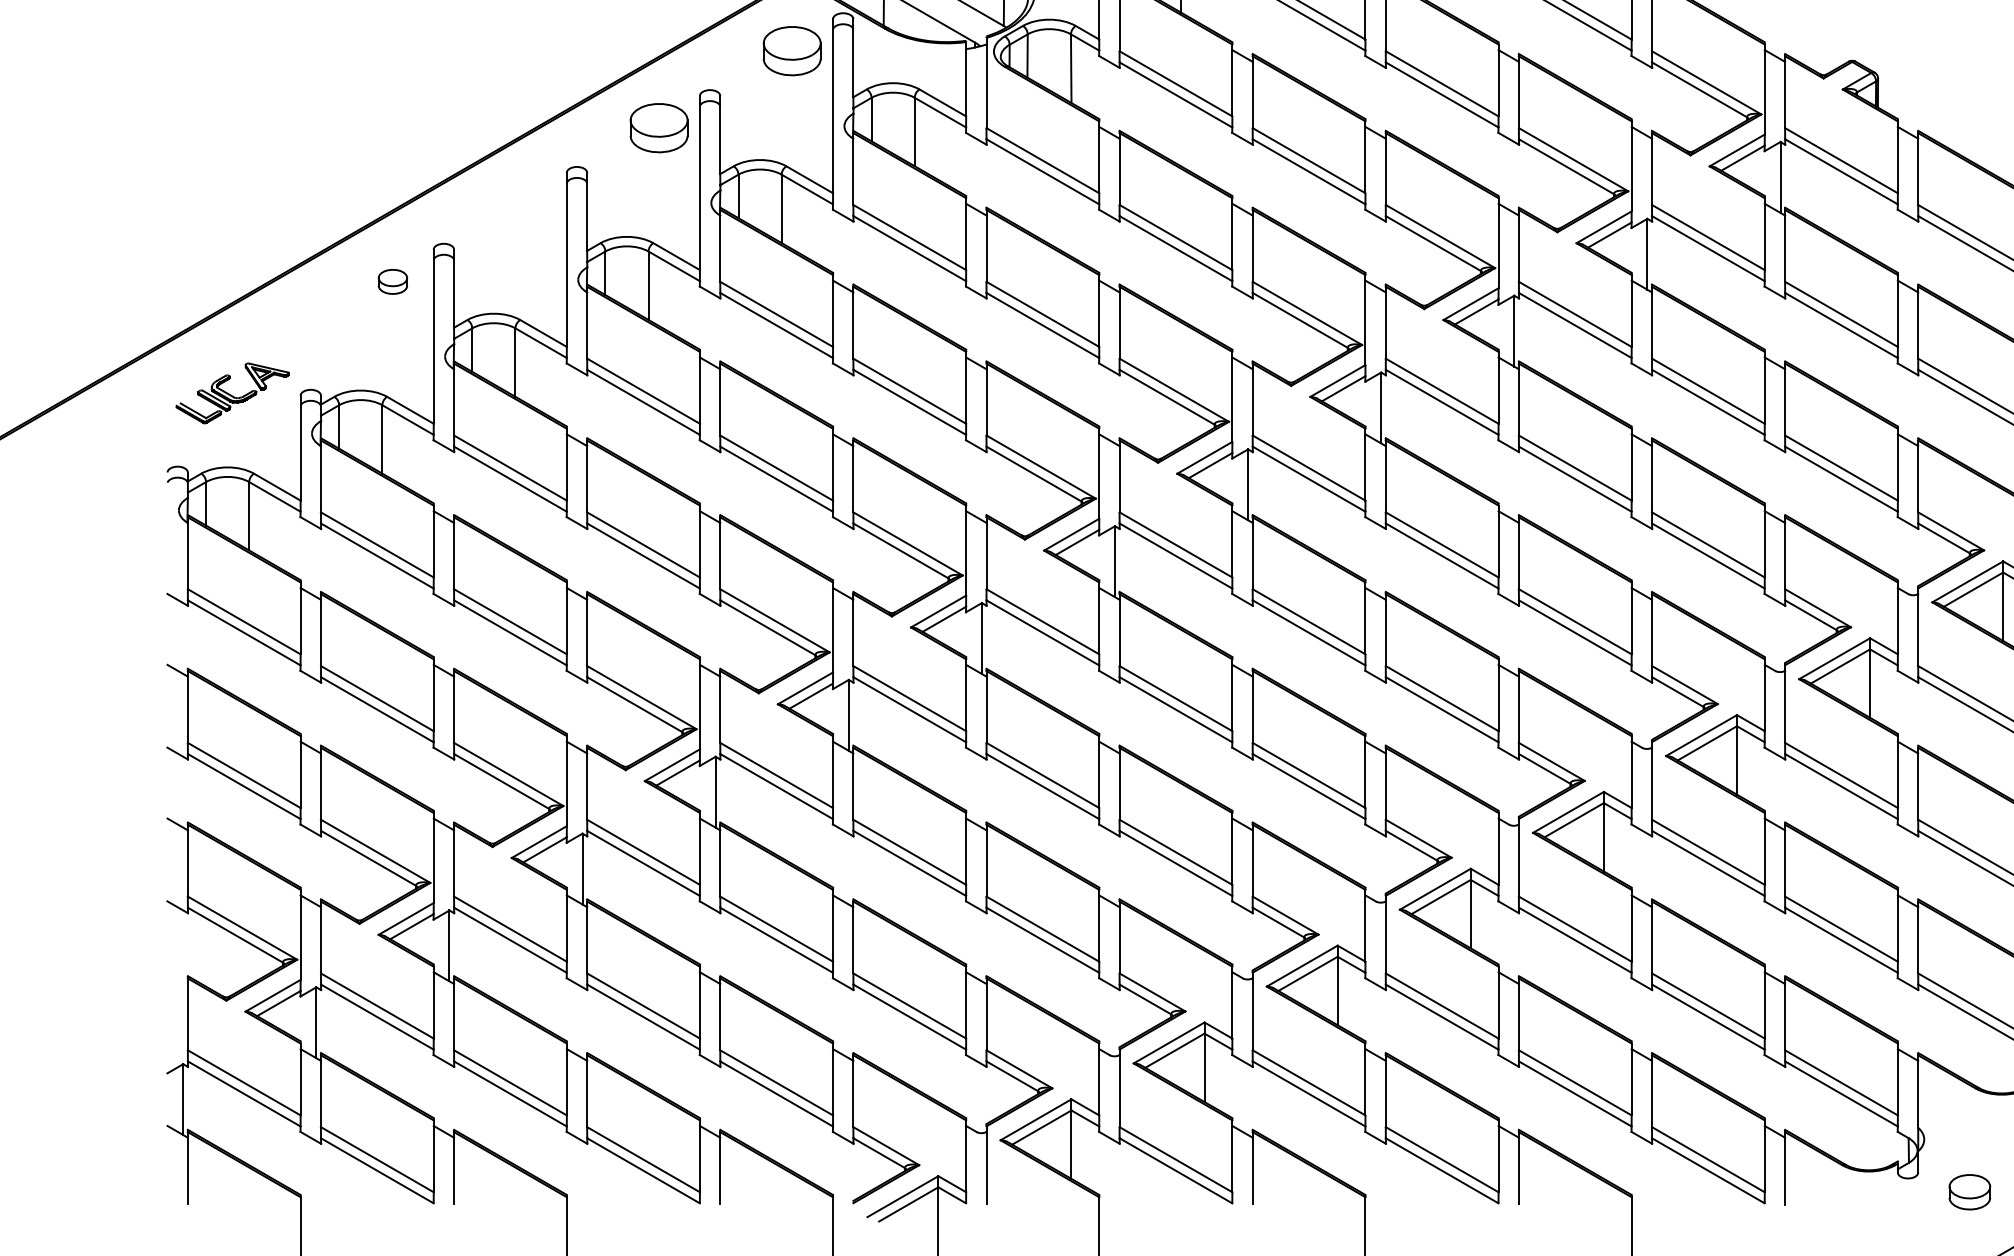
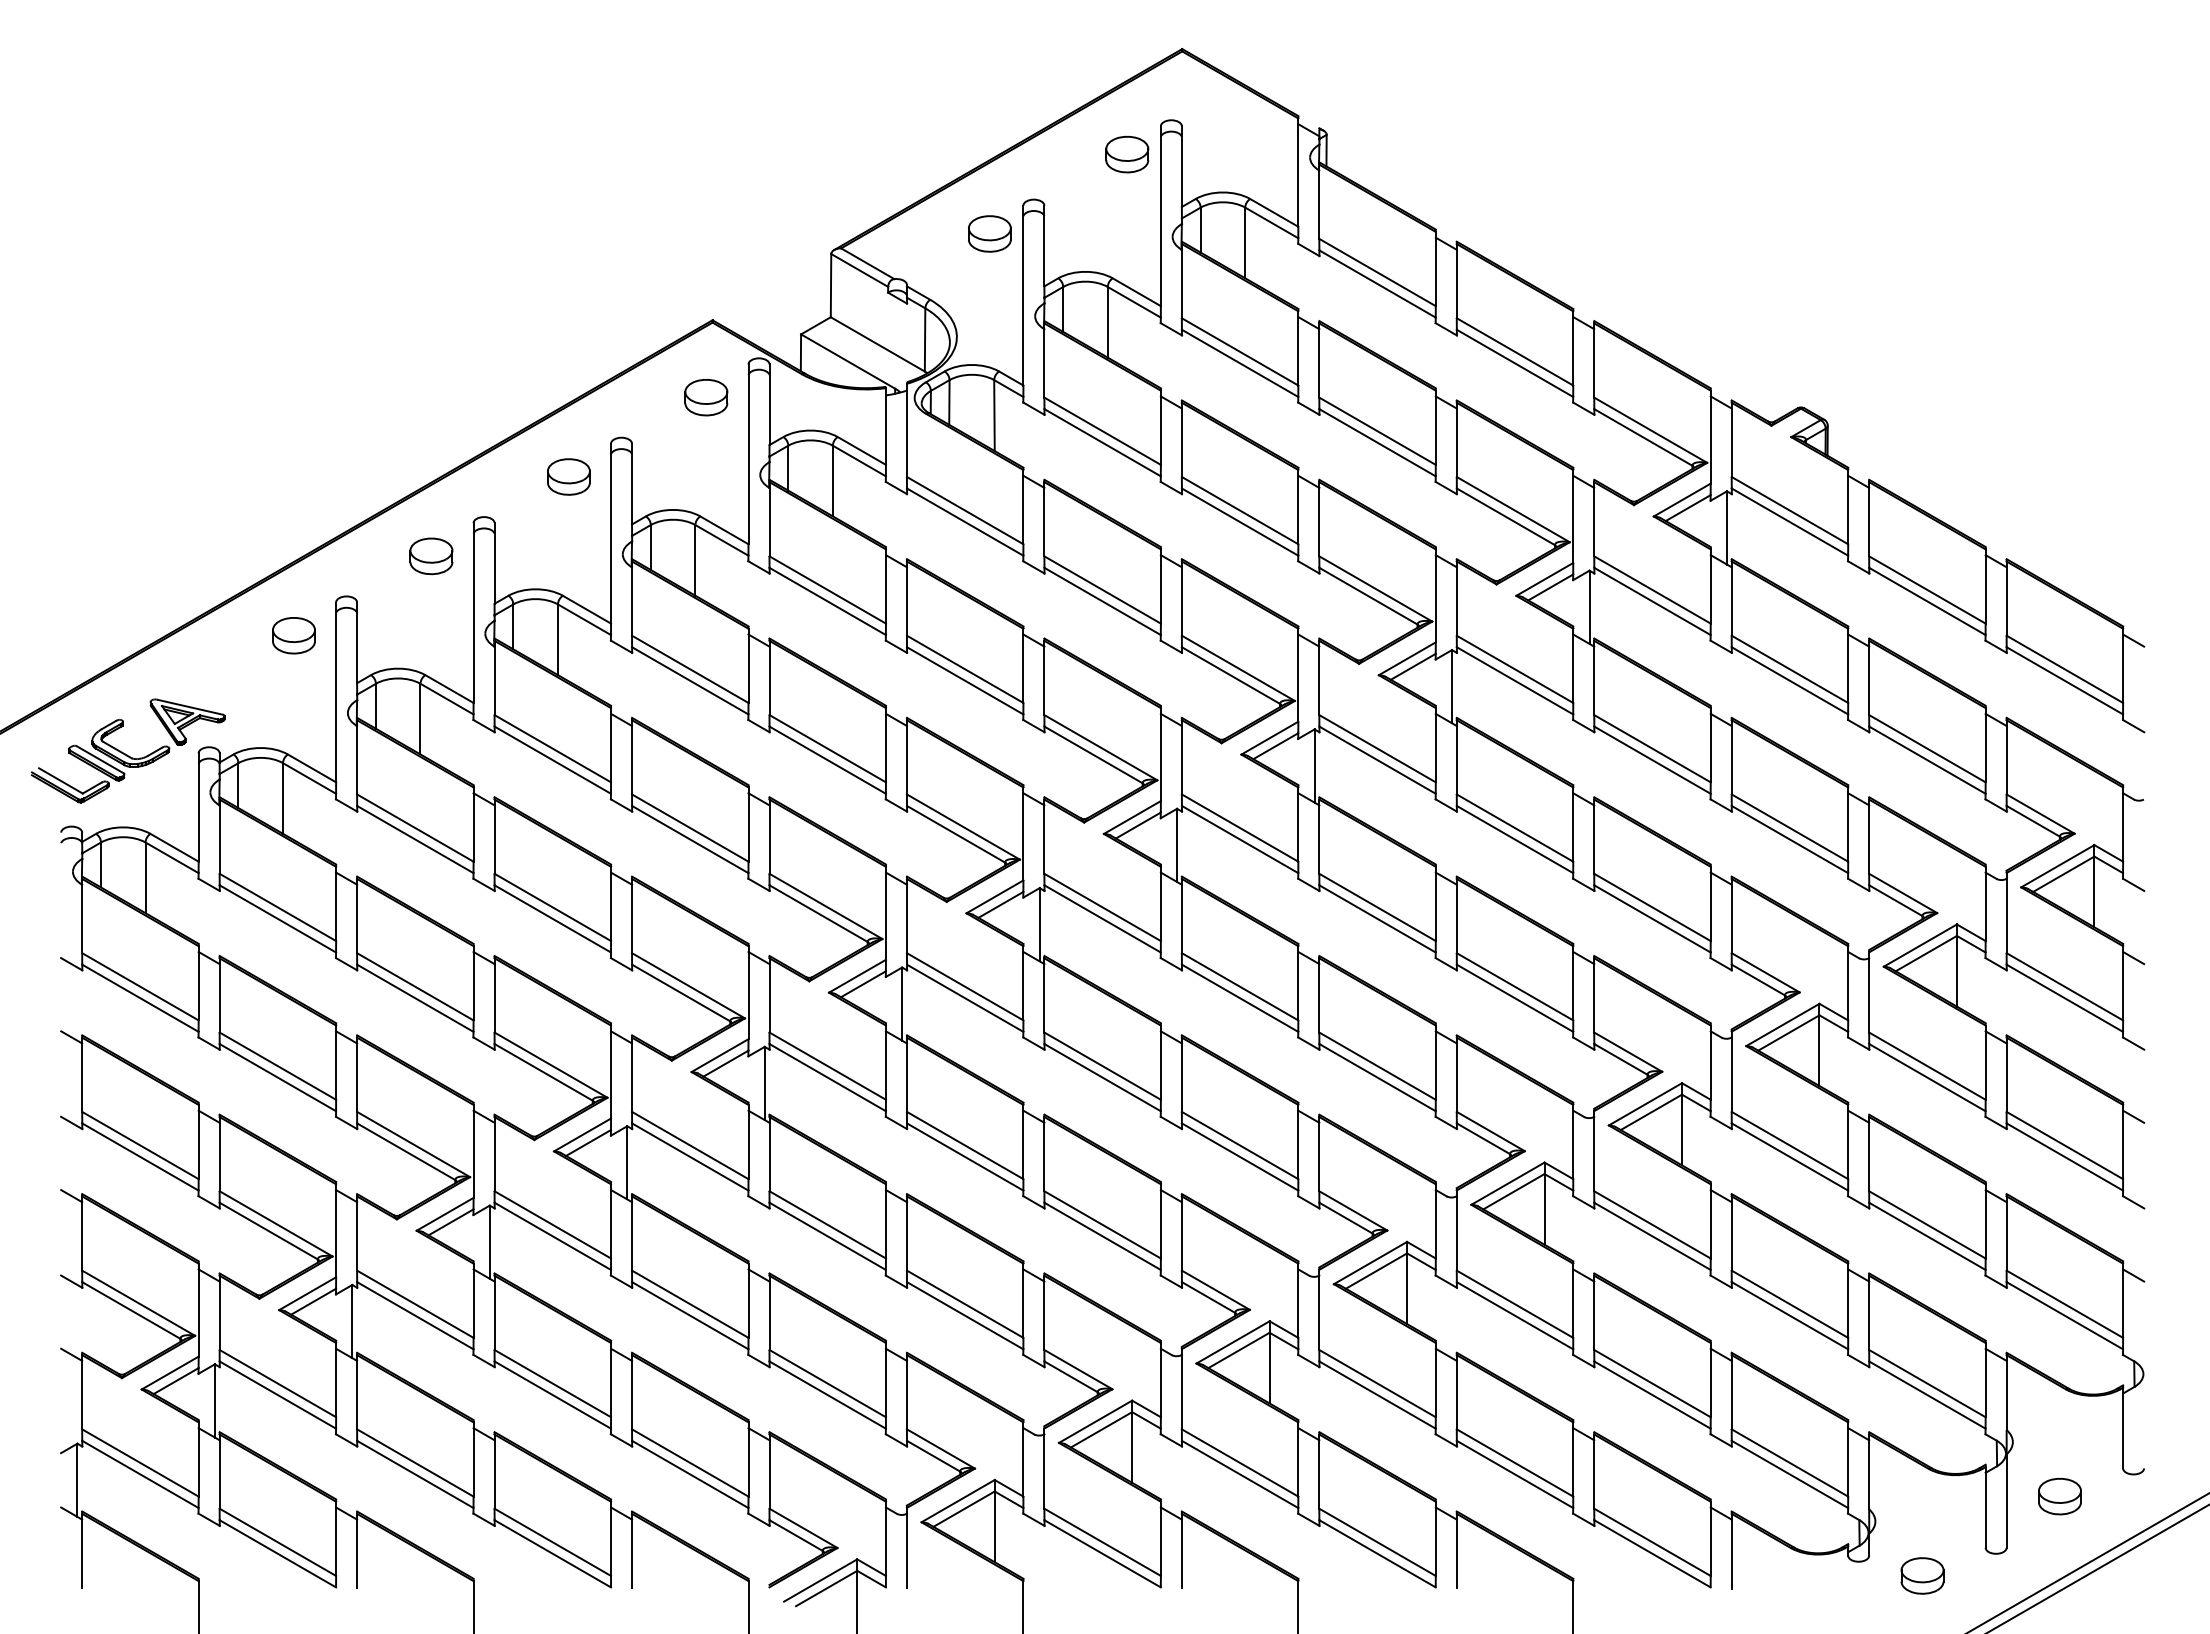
part: (792, 51) -> (706, 397), size x0.71
part: (658, 127) -> (568, 476), size x0.71
part: (526, 205) -> (431, 556), added
part: (392, 281) -> (293, 635), size x1.43
part: (232, 392) -> (128, 750), size x1.67
line: (177, 977) -> (71, 1354), added

